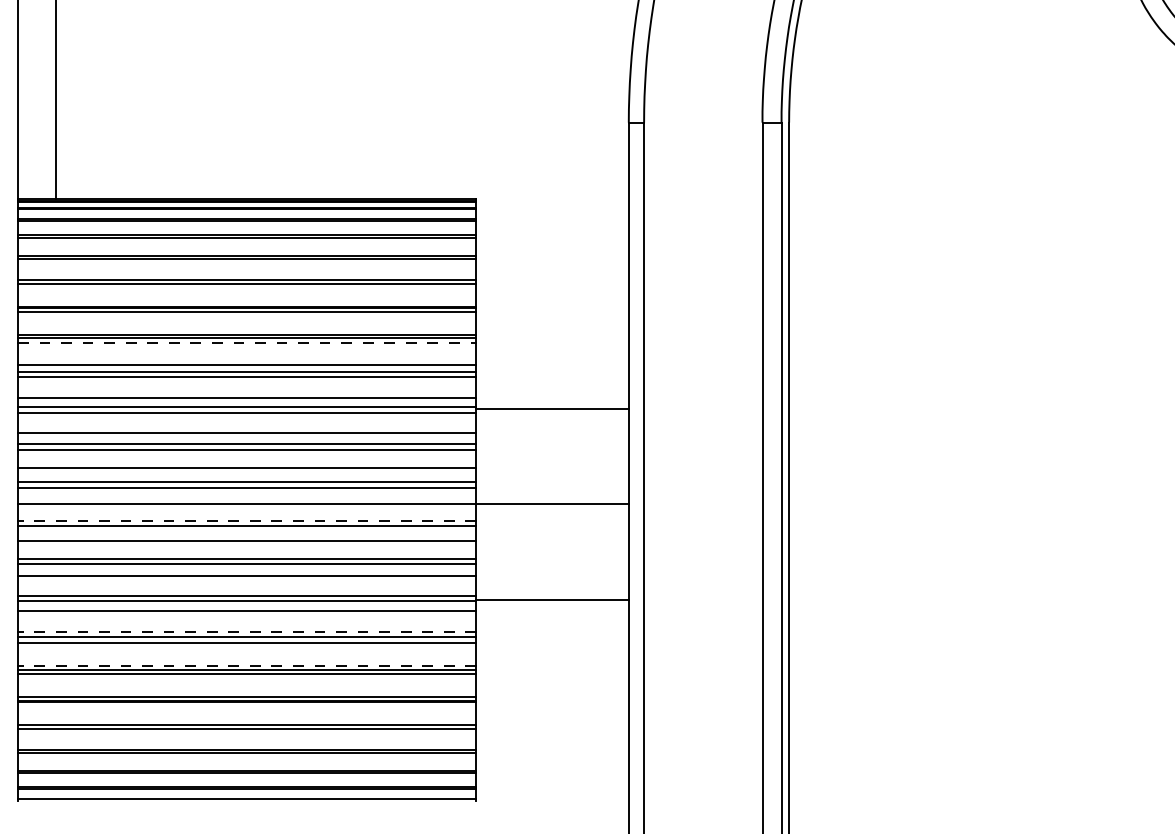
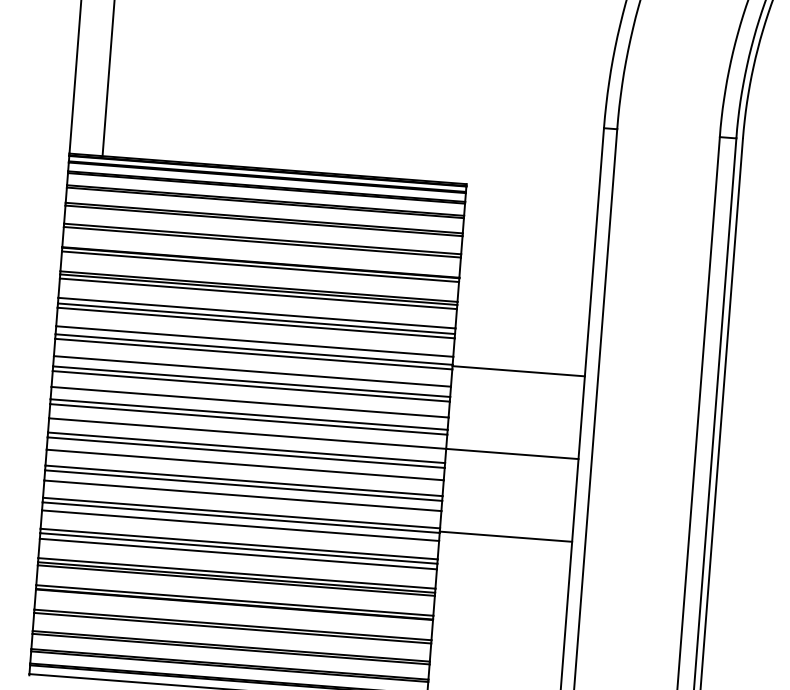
line: (247, 343) -> (258, 294), dashed -> solid
line: (246, 520) -> (246, 447), dashed -> solid
line: (246, 631) -> (238, 543), dashed -> solid
line: (246, 665) -> (236, 573), dashed -> solid

